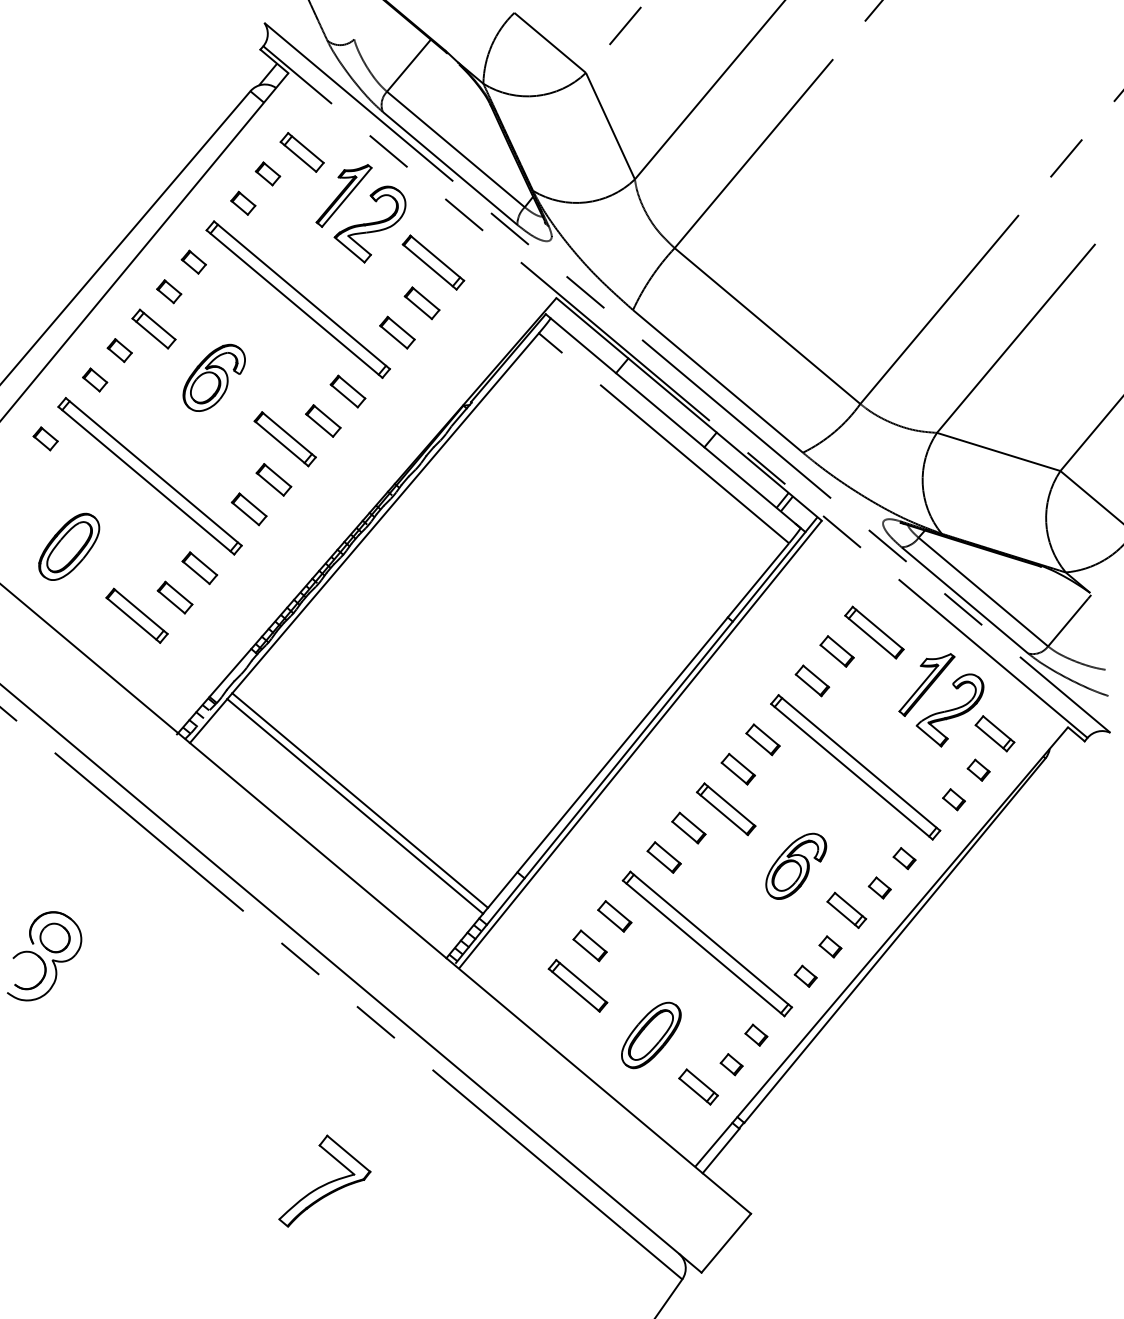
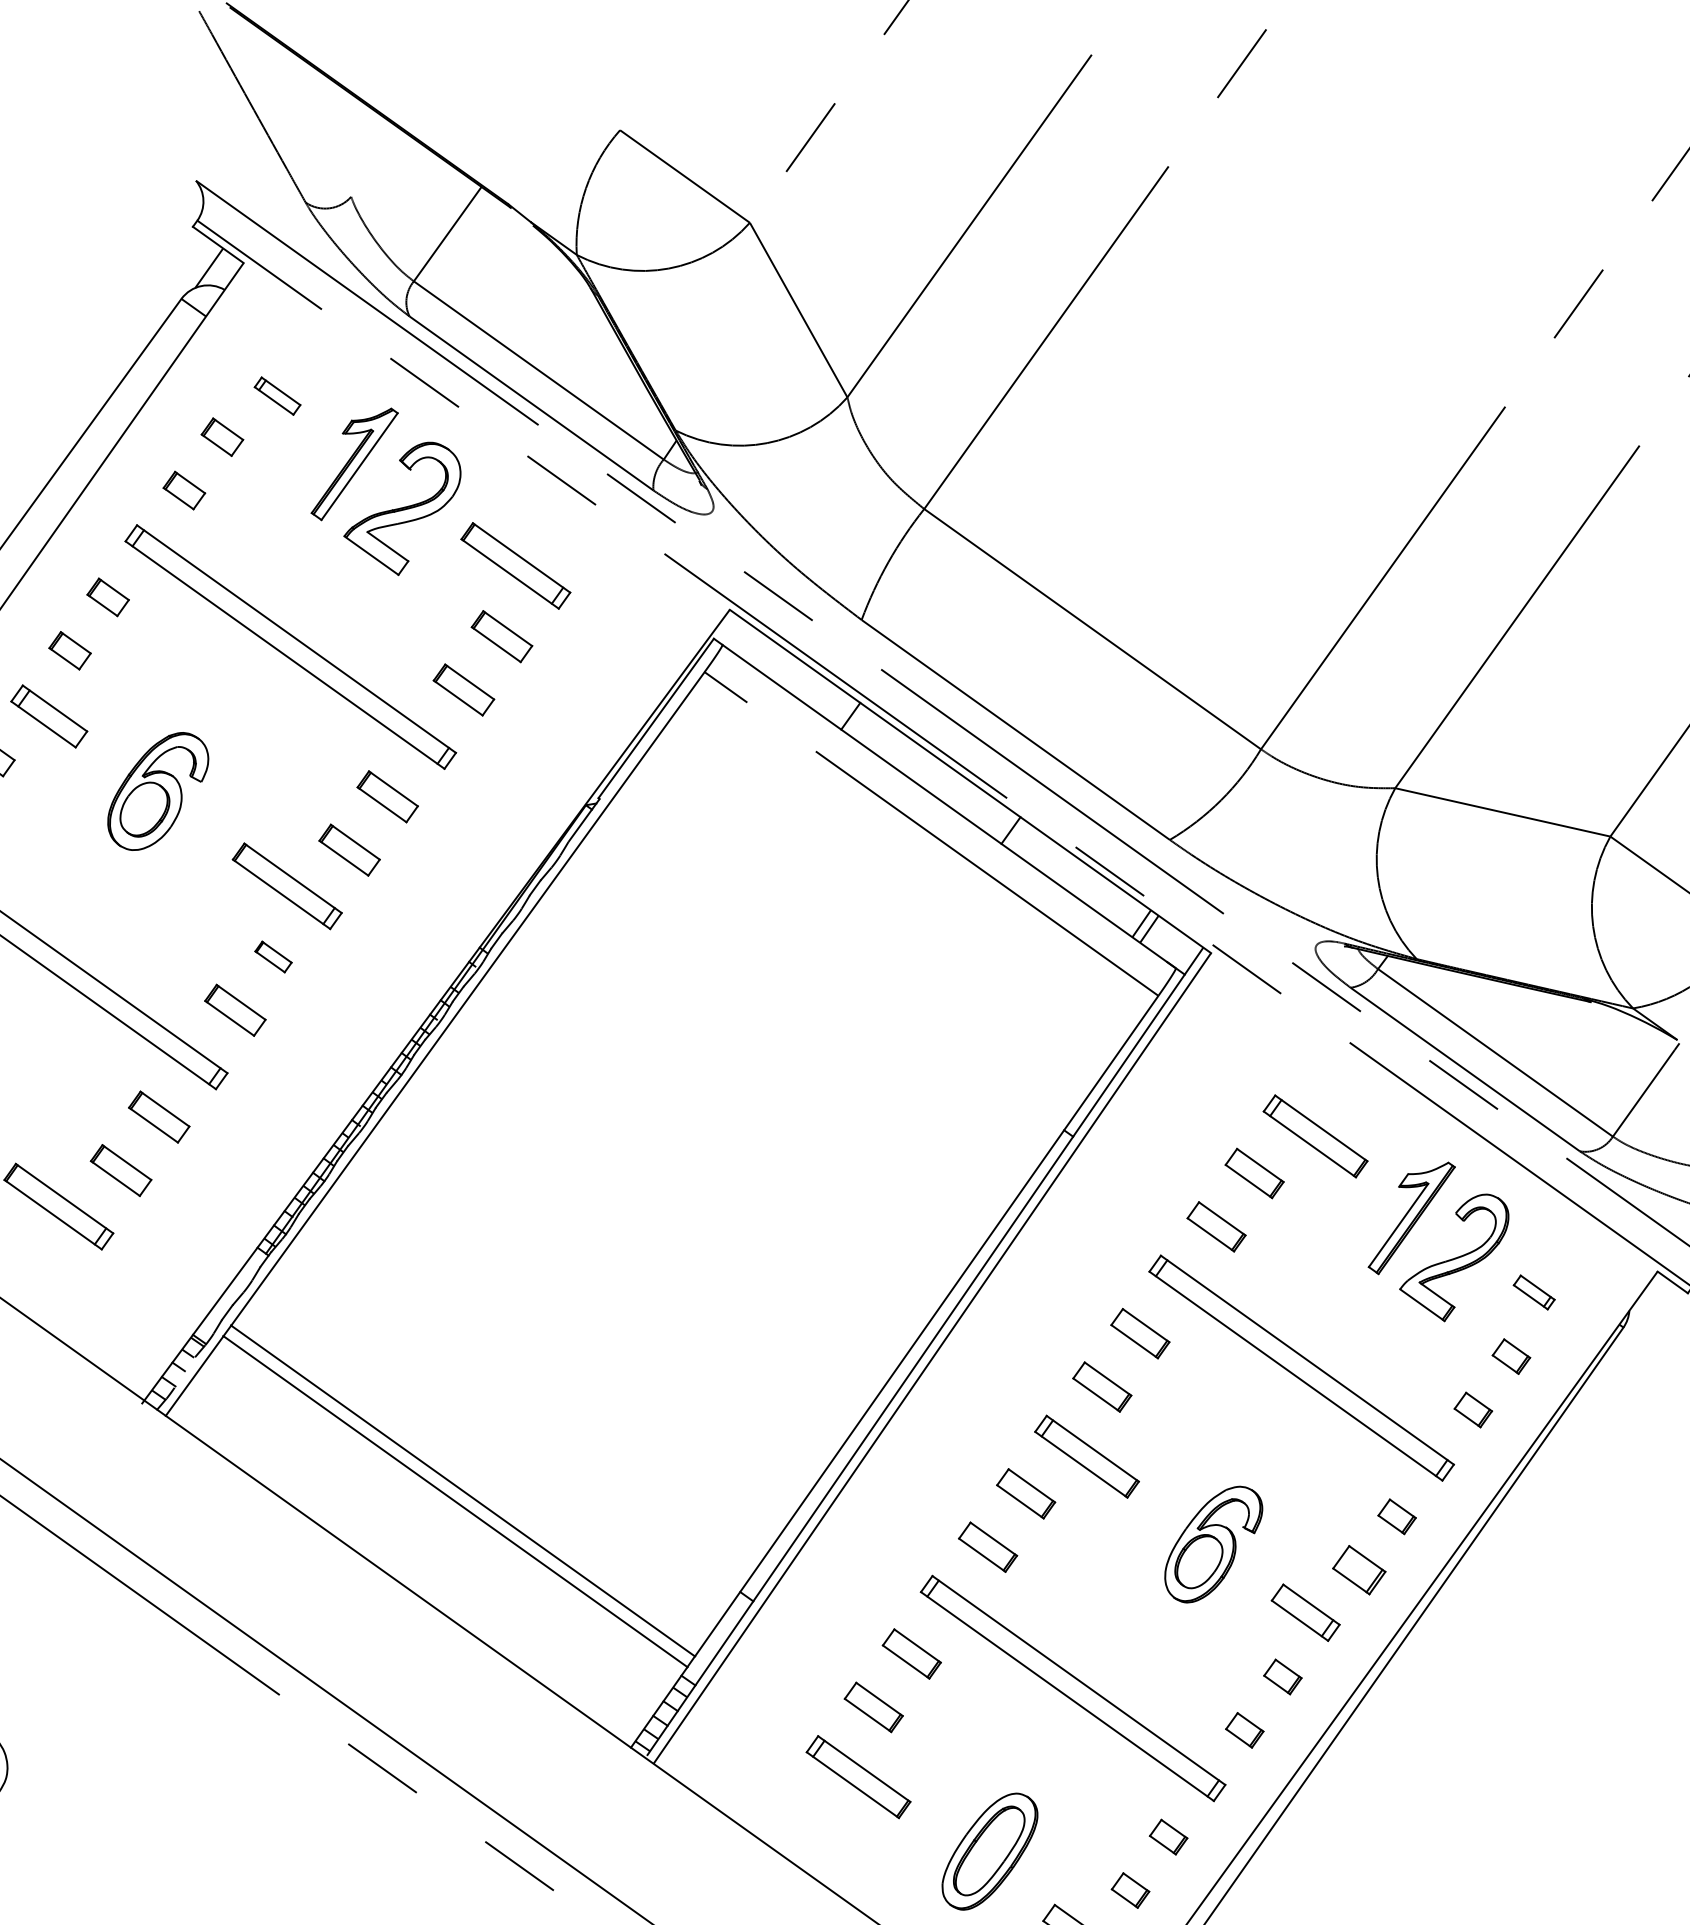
part: (301, 152) -> (276, 396), size x0.6
part: (273, 479) -> (272, 956), size x0.6
part: (994, 733) -> (1533, 1291), size x0.6
part: (879, 887) -> (1358, 1569), size x1.4

